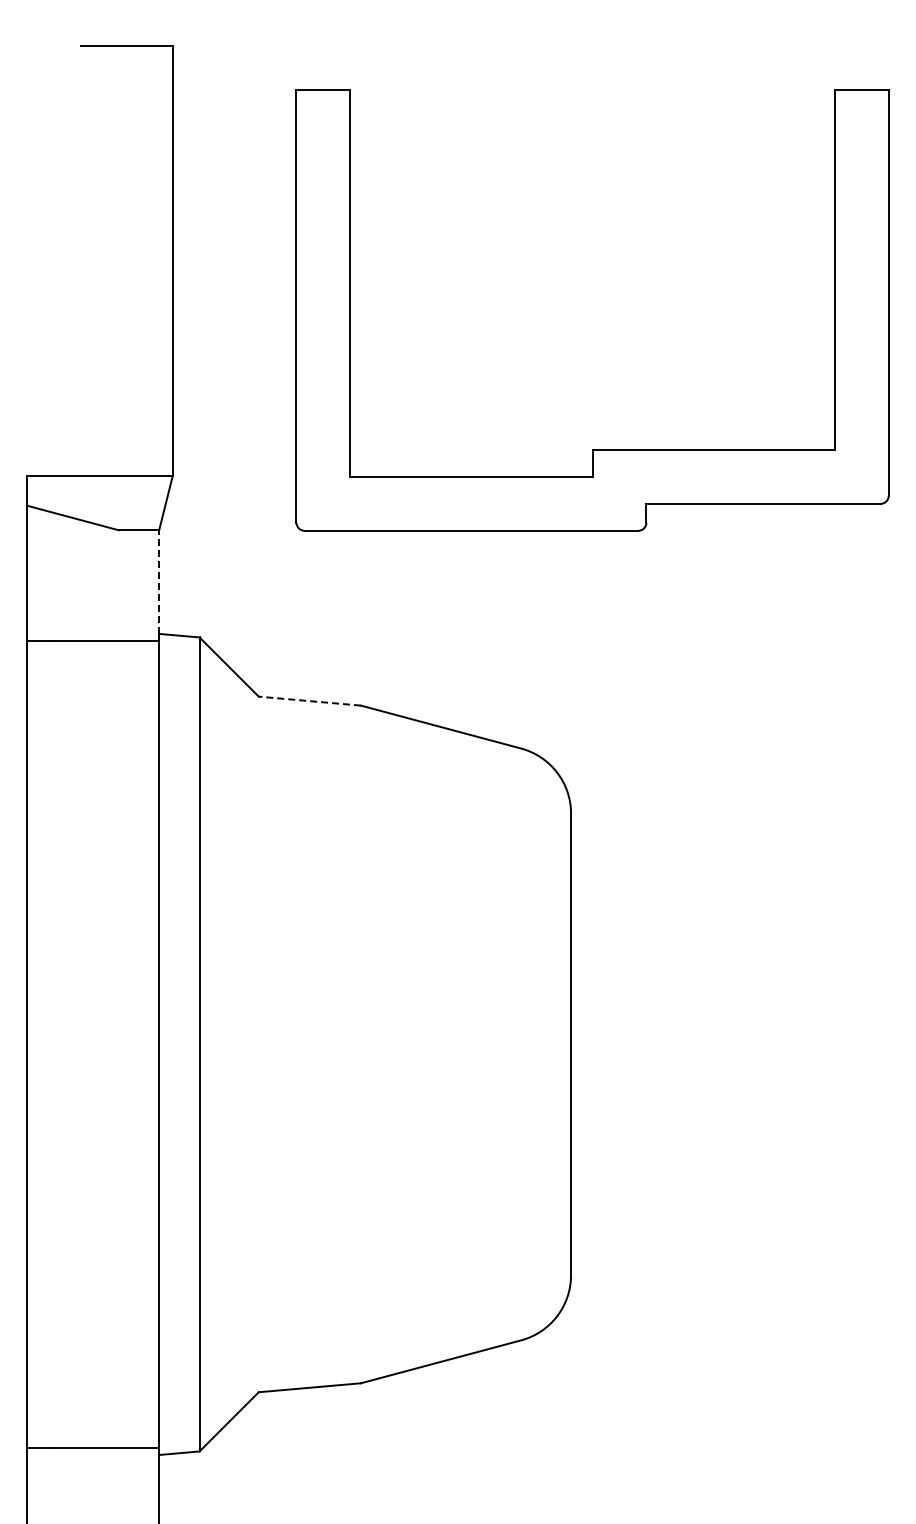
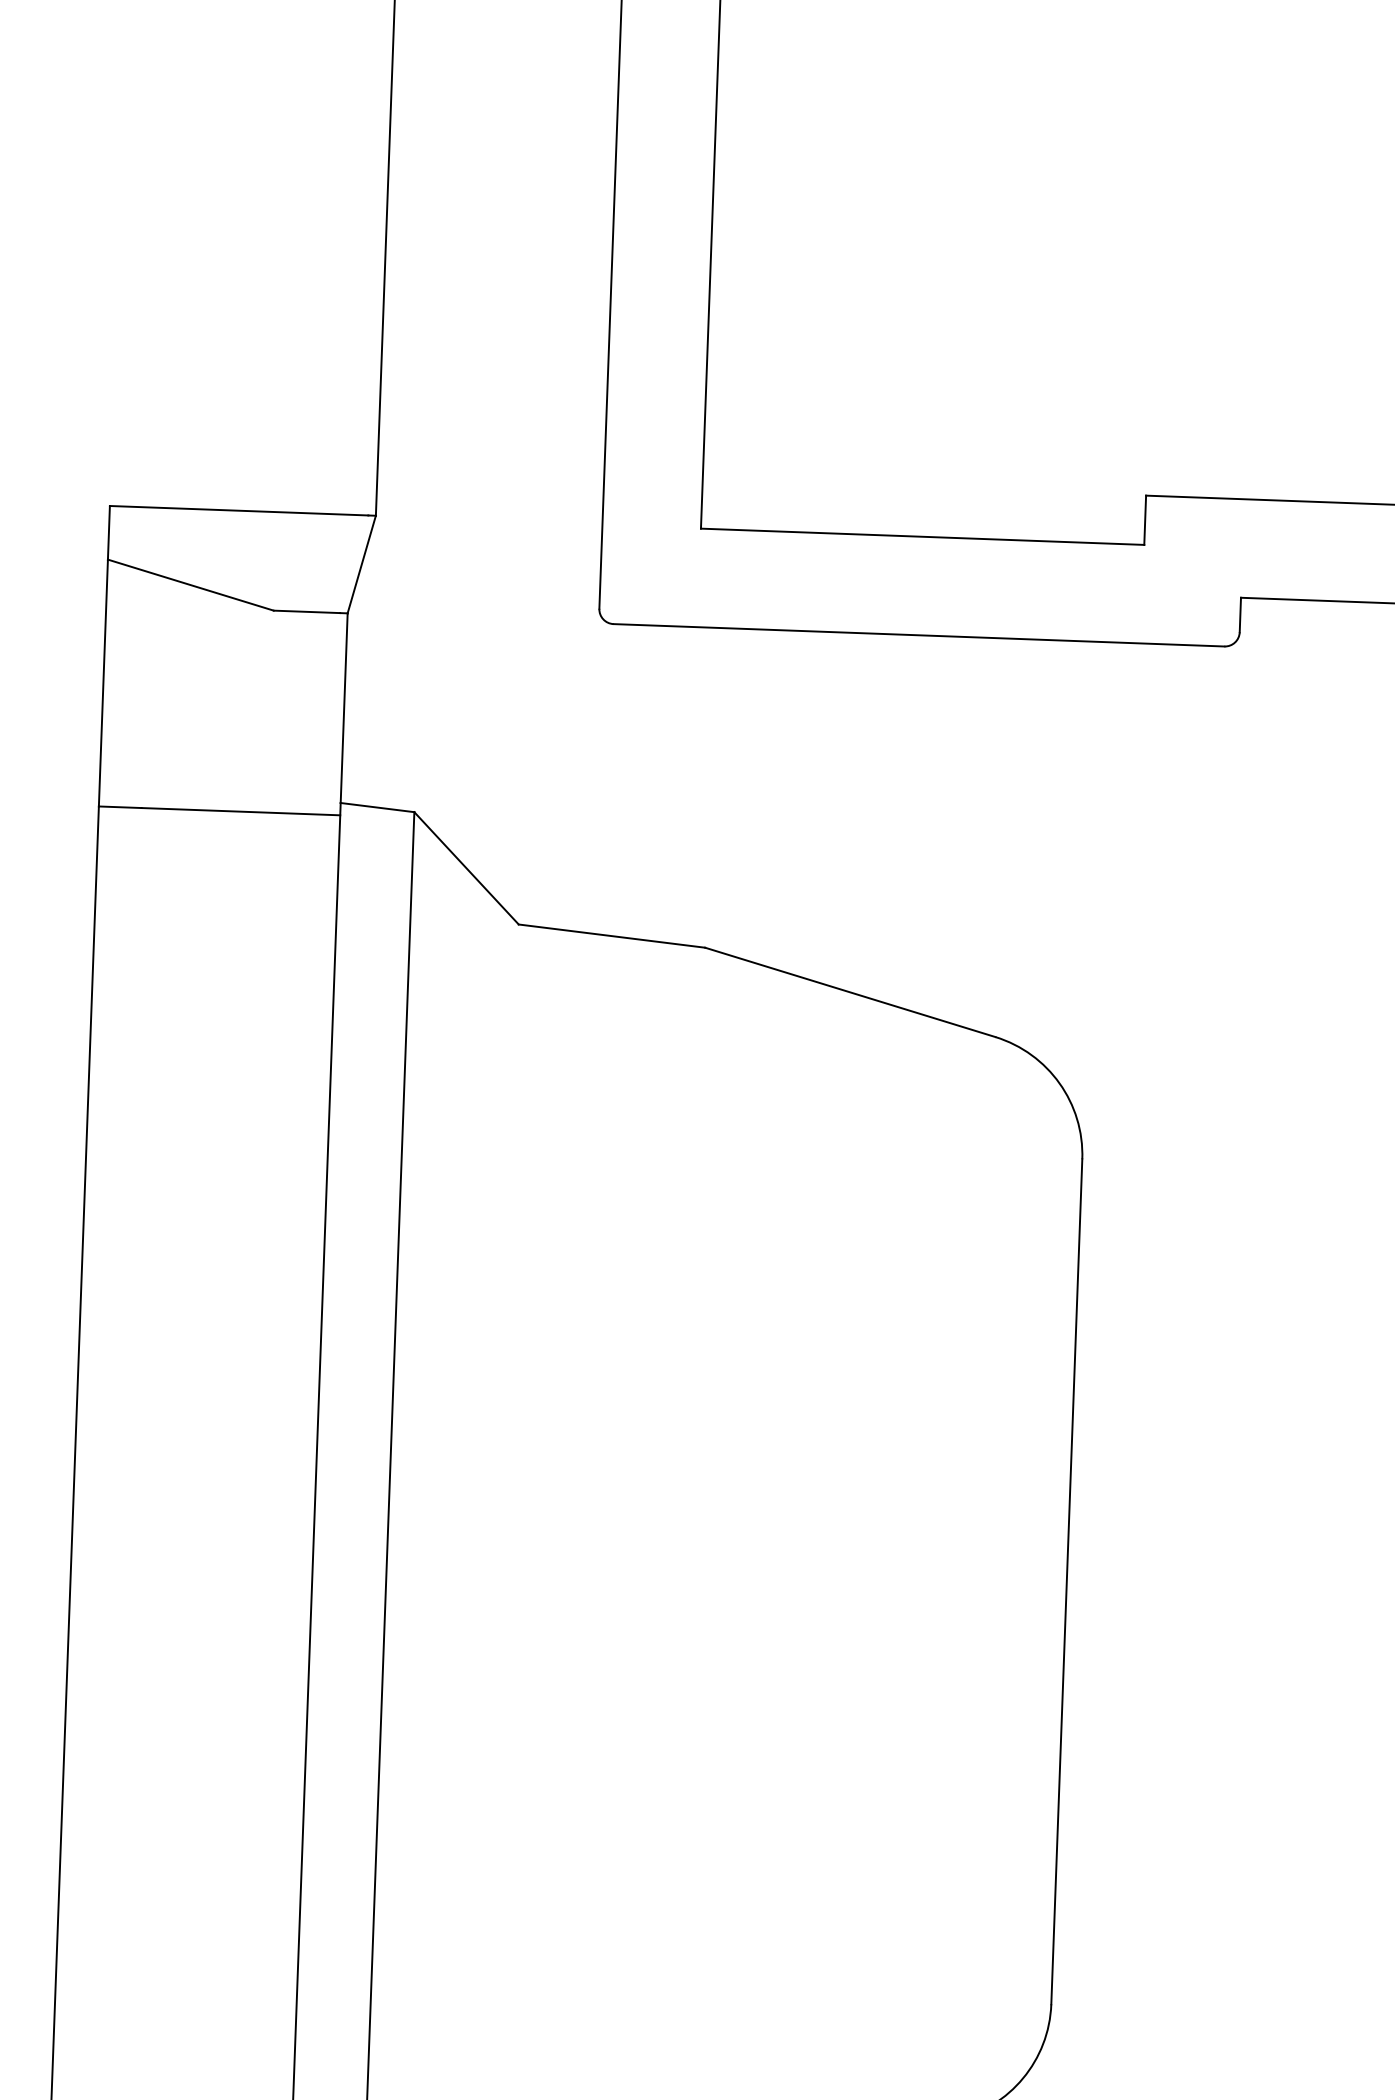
line: (159, 582) -> (344, 708), dashed -> solid
line: (309, 701) -> (611, 936), dashed -> solid

